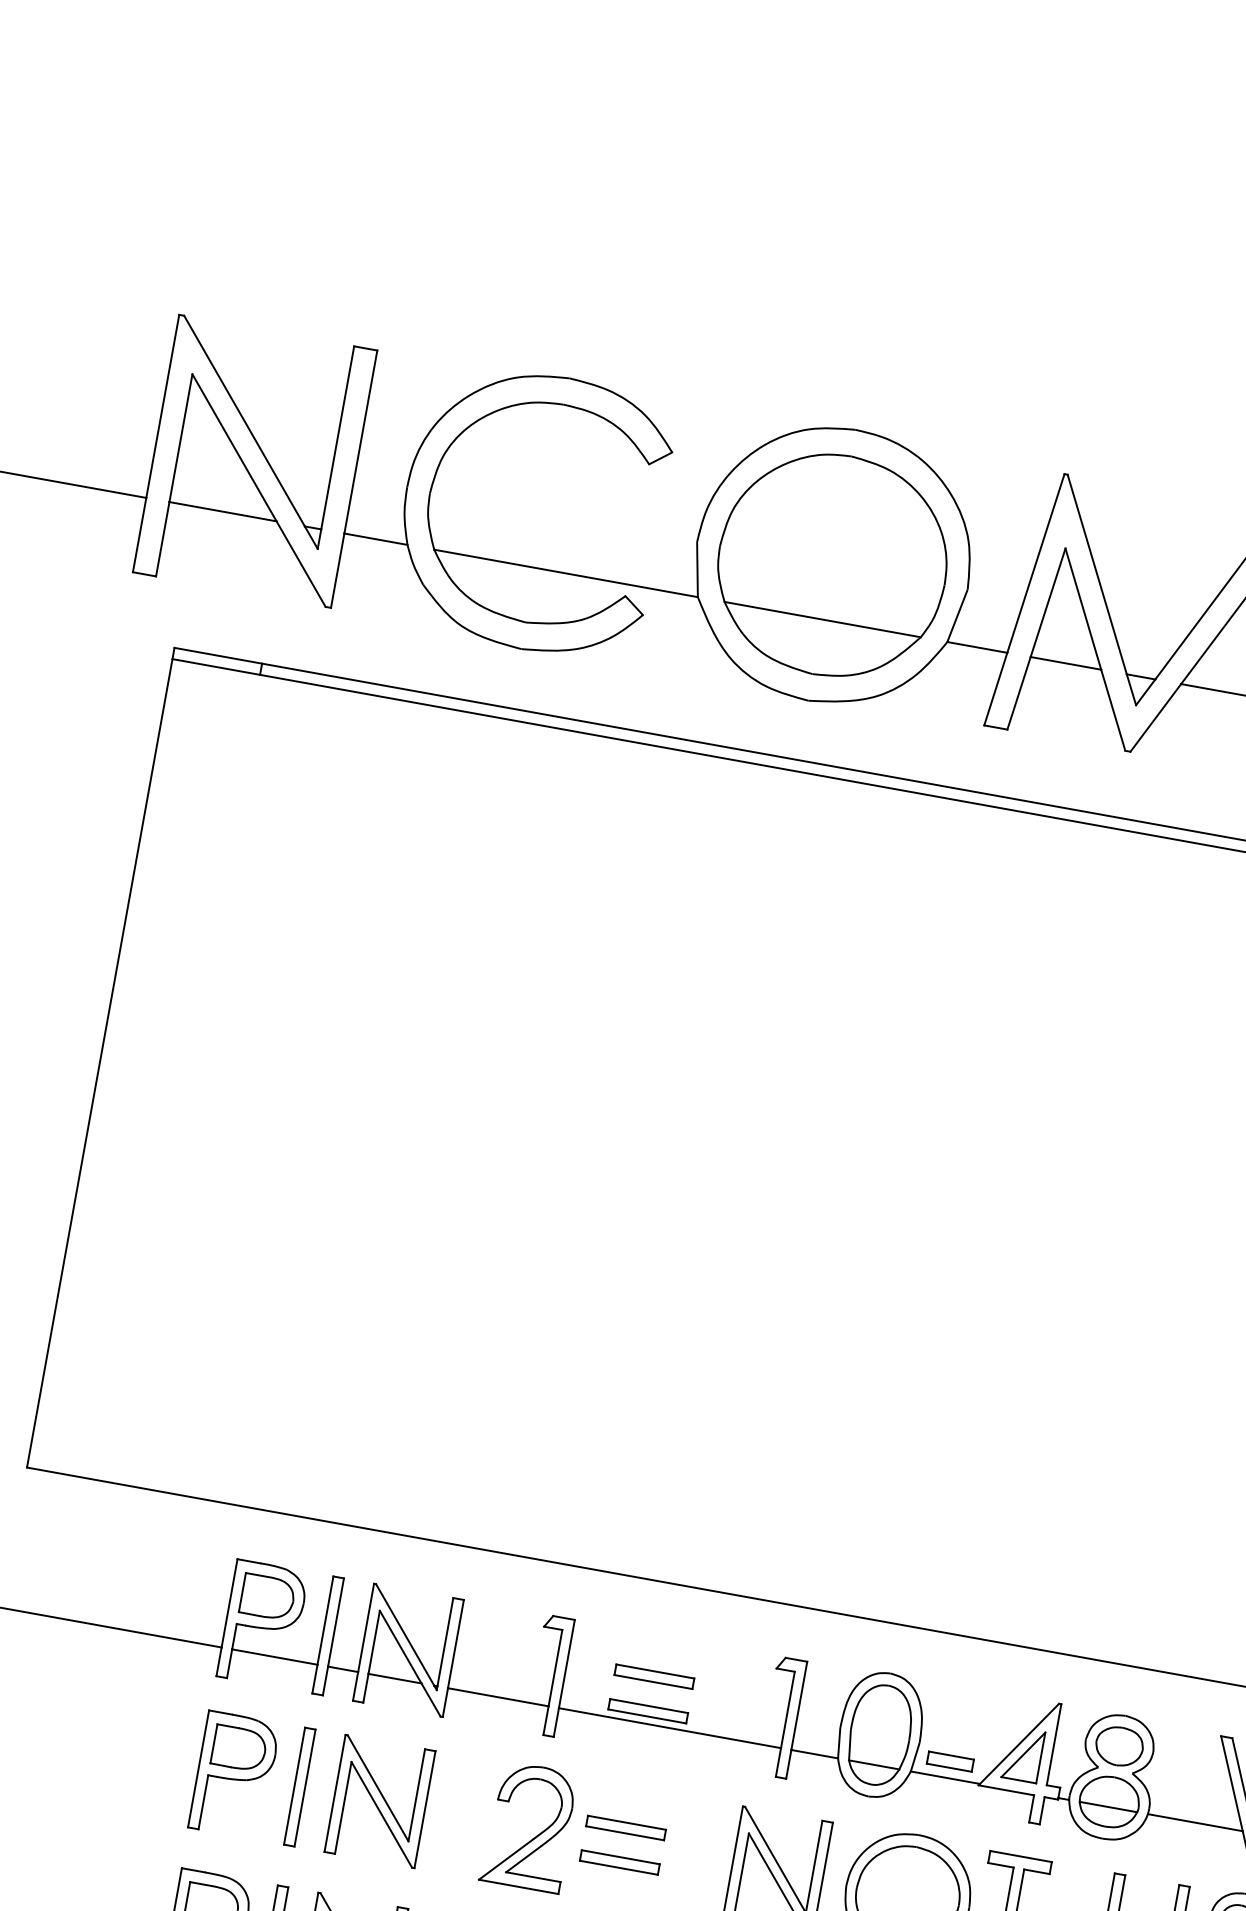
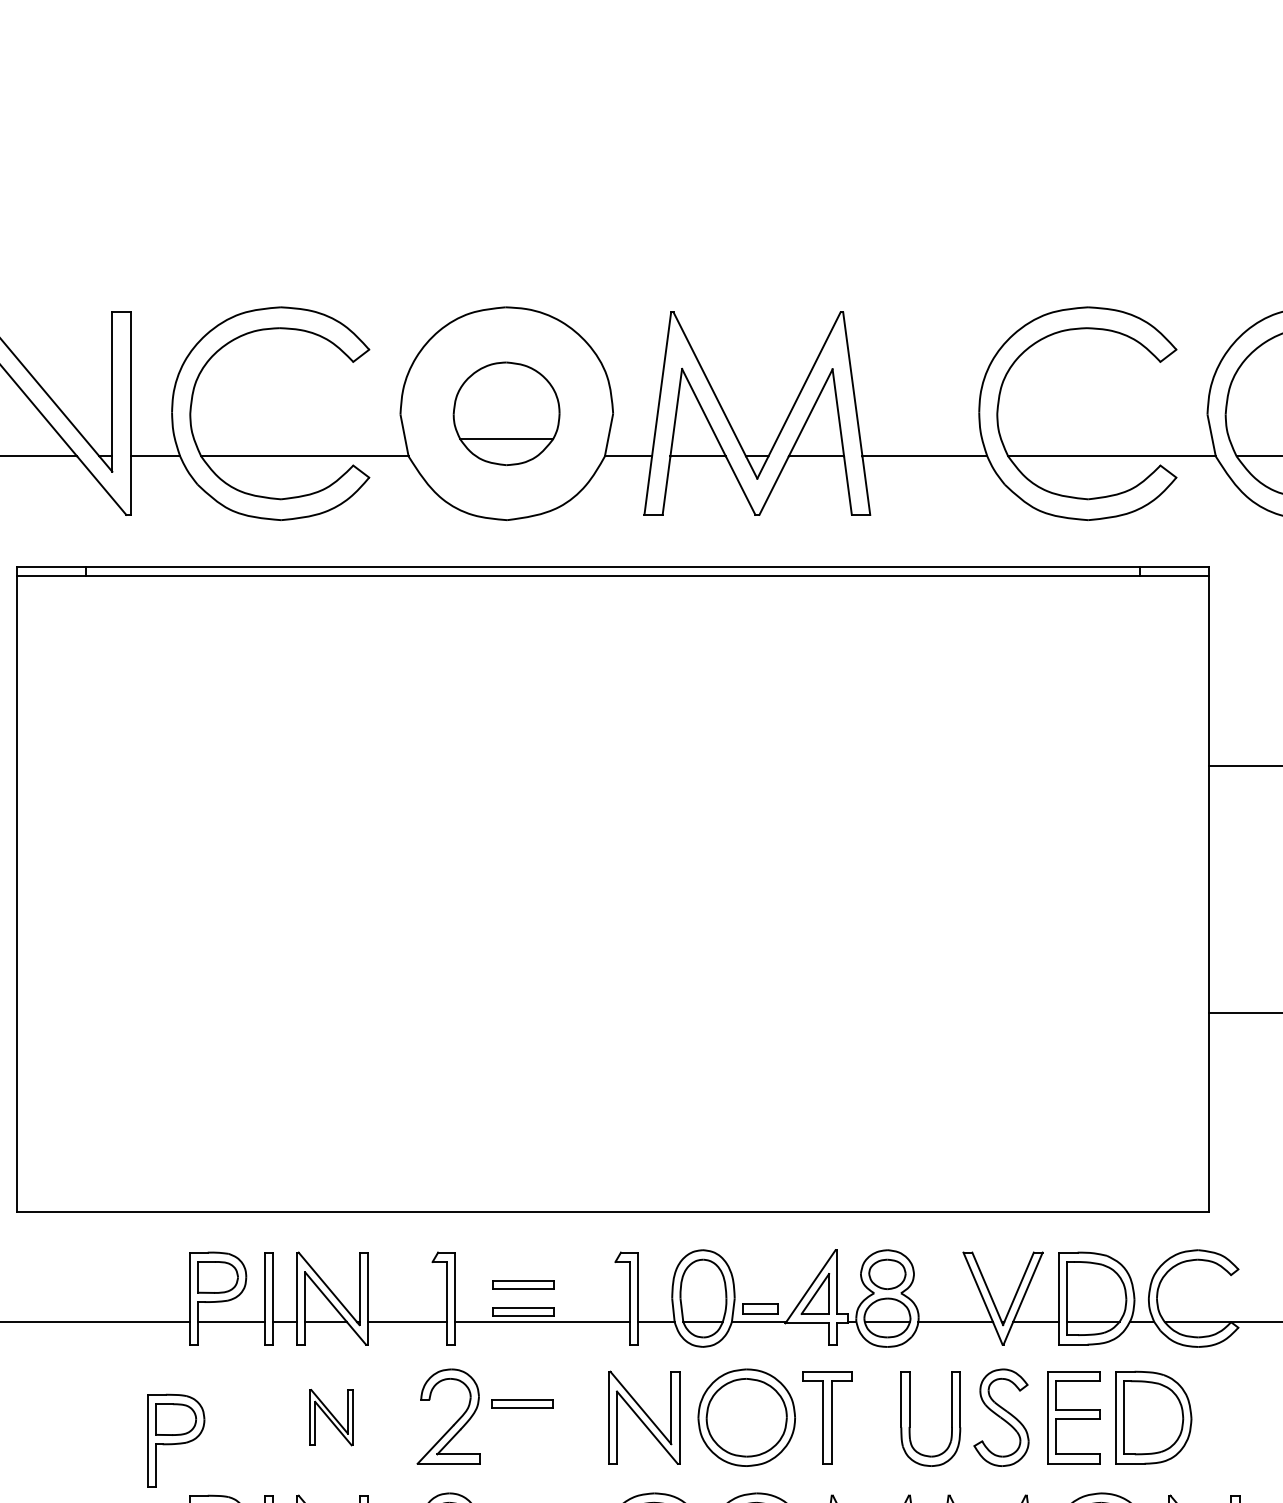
part: (832, 564) -> (506, 413), size x0.6
part: (235, 1775) -> (176, 1440), moved
part: (299, 1786) -> (268, 1417), removed
part: (380, 1801) -> (331, 1417), size x0.6
part: (619, 1861) -> (522, 1430), removed

